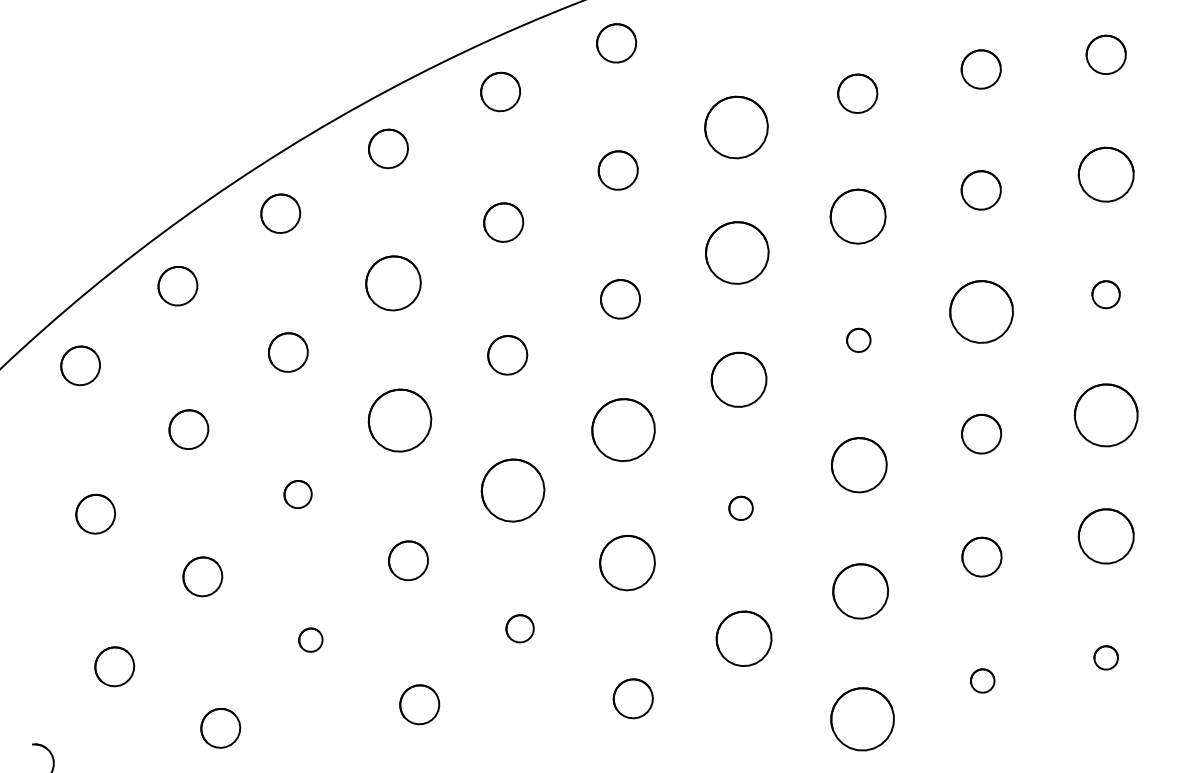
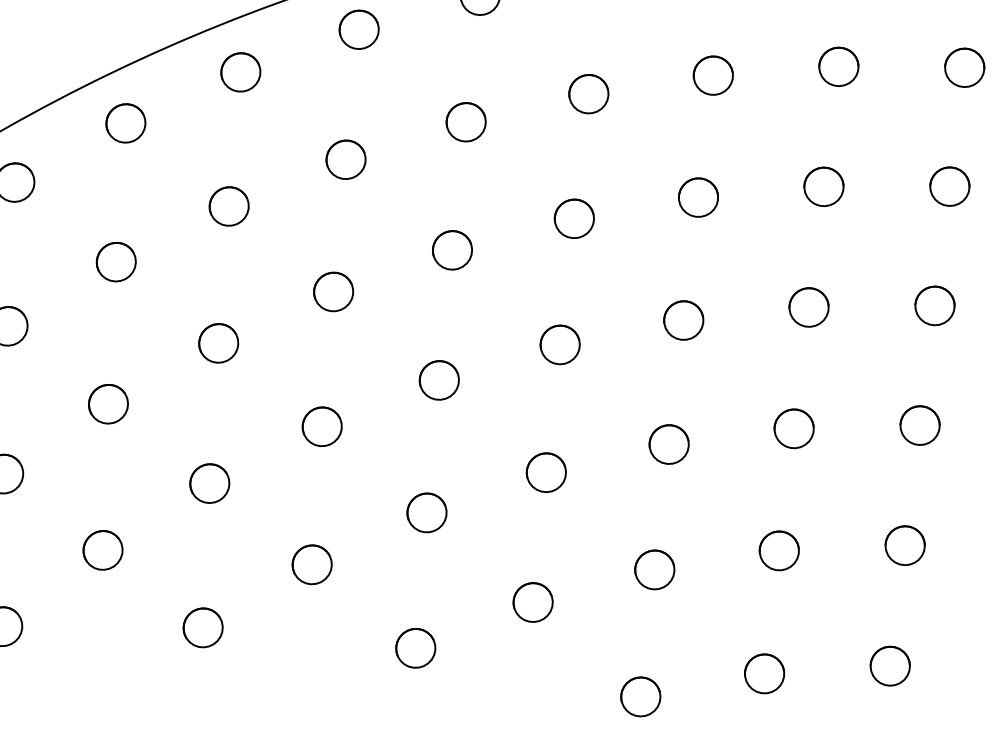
part: (736, 127) -> (588, 94), size x0.62
part: (1105, 174) -> (949, 186), size x0.71
part: (857, 216) -> (697, 197), size x0.71
part: (737, 252) -> (574, 218), size x0.62
part: (393, 283) -> (229, 206), size x0.71
part: (1105, 294) -> (934, 305), size x1.43
part: (980, 311) -> (808, 306), size x0.62
part: (858, 340) -> (683, 320), size x1.67
part: (738, 379) -> (559, 344), size x0.71
part: (1105, 415) -> (919, 425), size x0.62
part: (399, 420) -> (218, 343), size x0.62
part: (623, 429) -> (439, 379), size x0.62
part: (859, 465) -> (669, 444), size x0.71
part: (512, 490) -> (321, 426), size x0.62
part: (297, 494) -> (107, 404), size x1.43
part: (740, 508) -> (545, 472), size x1.67
part: (1105, 536) -> (904, 545), size x0.71
part: (627, 562) -> (426, 512), size x0.71
part: (860, 591) -> (654, 569), size x0.71
part: (519, 628) -> (311, 564), size x1.43
part: (743, 638) -> (532, 602), size x0.71
part: (310, 639) -> (102, 549), size x1.67
part: (1105, 657) -> (889, 665), size x1.67
part: (982, 680) -> (764, 673), size x1.67
part: (862, 718) -> (640, 696), size x0.62

